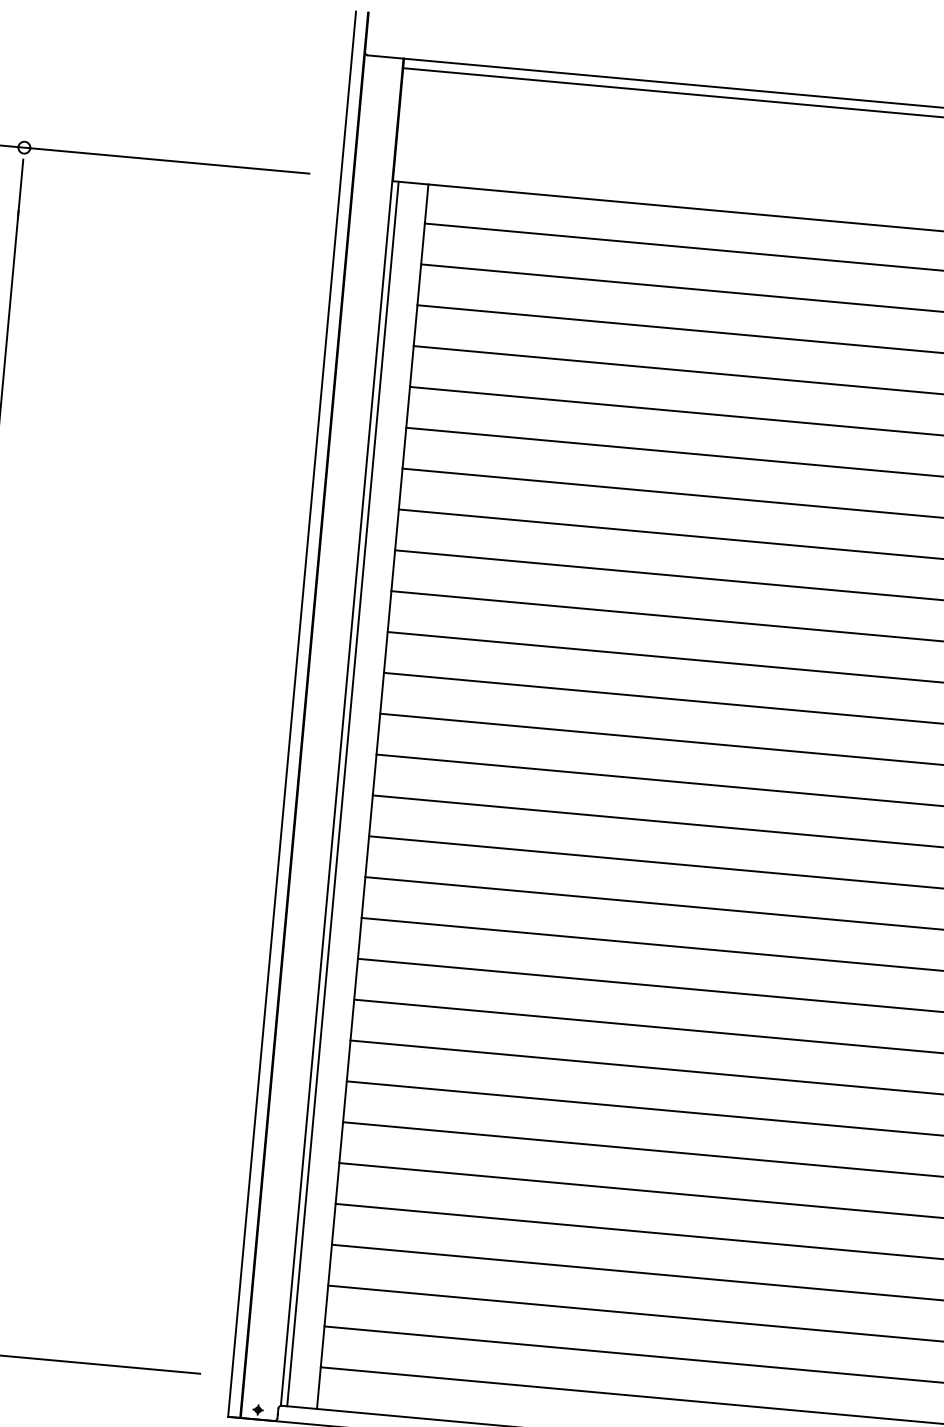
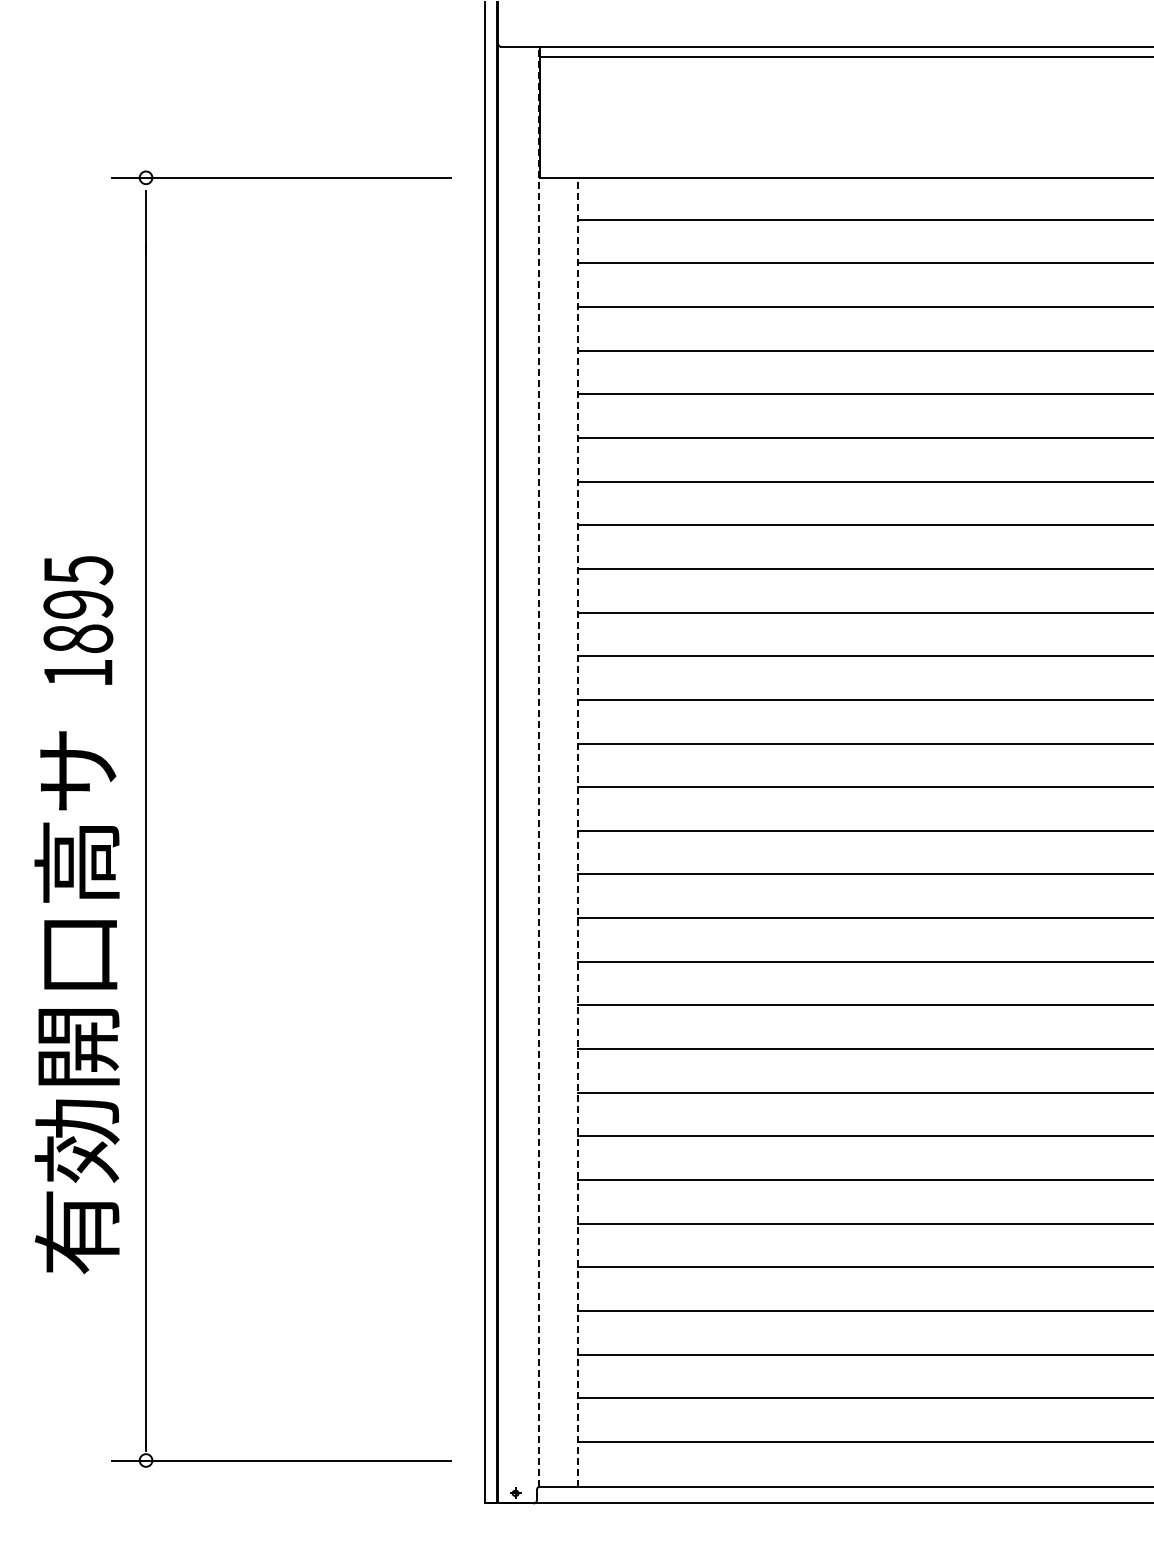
line: (342, 731) -> (539, 766), solid -> dashed
line: (343, 793) -> (546, 831), removed
line: (372, 796) -> (577, 831), solid -> dashed

